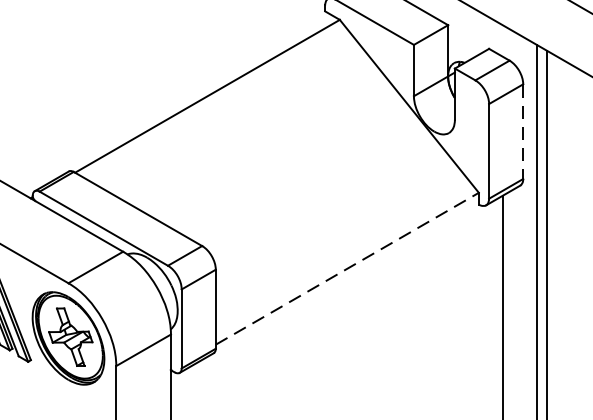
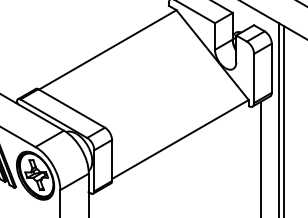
line: (522, 132) -> (271, 68), dashed -> solid
line: (347, 268) -> (180, 139), dashed -> solid

